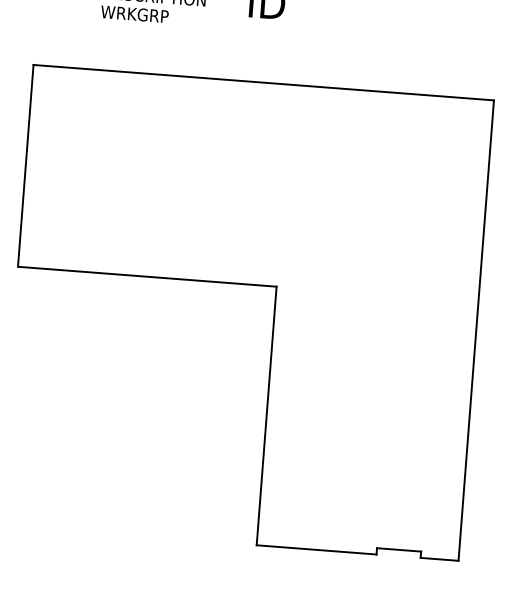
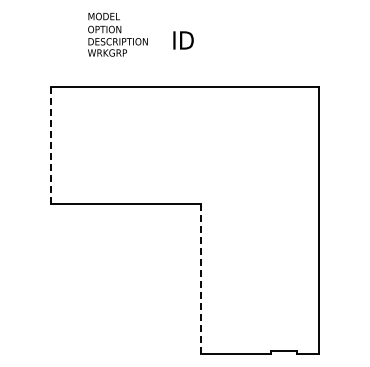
line: (26, 166) -> (51, 145), solid -> dashed
line: (266, 416) -> (201, 279), solid -> dashed

